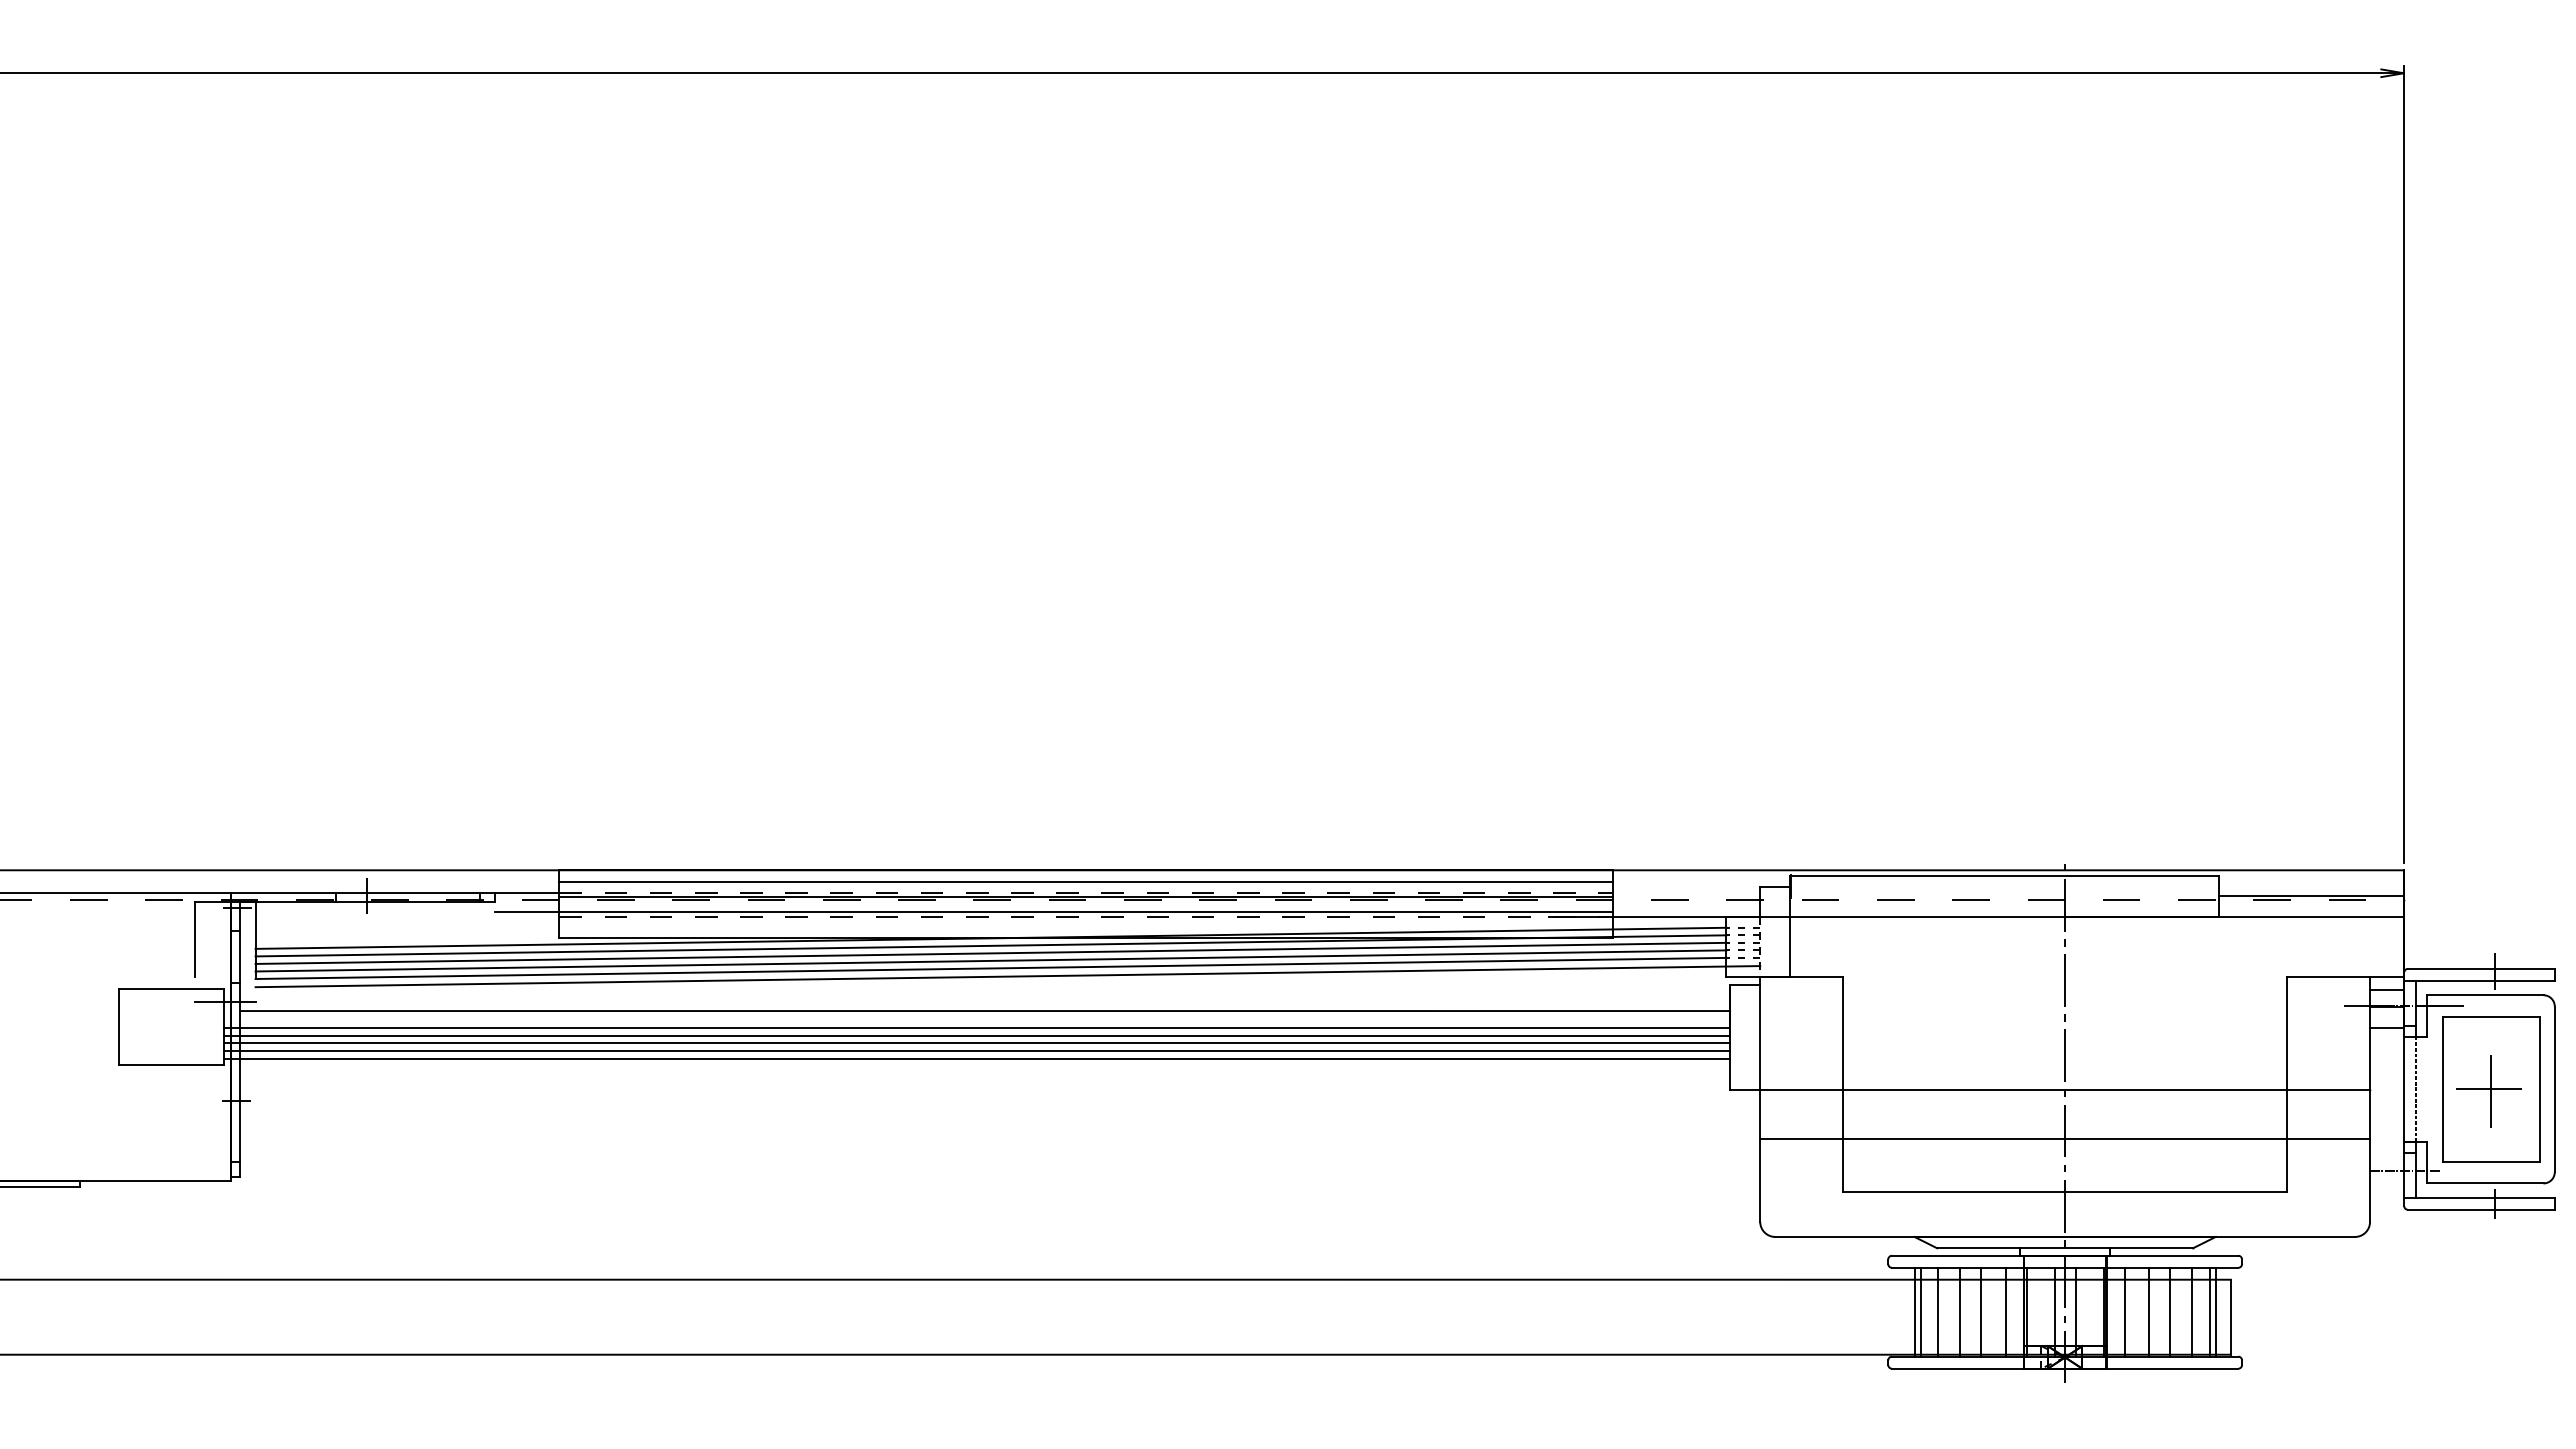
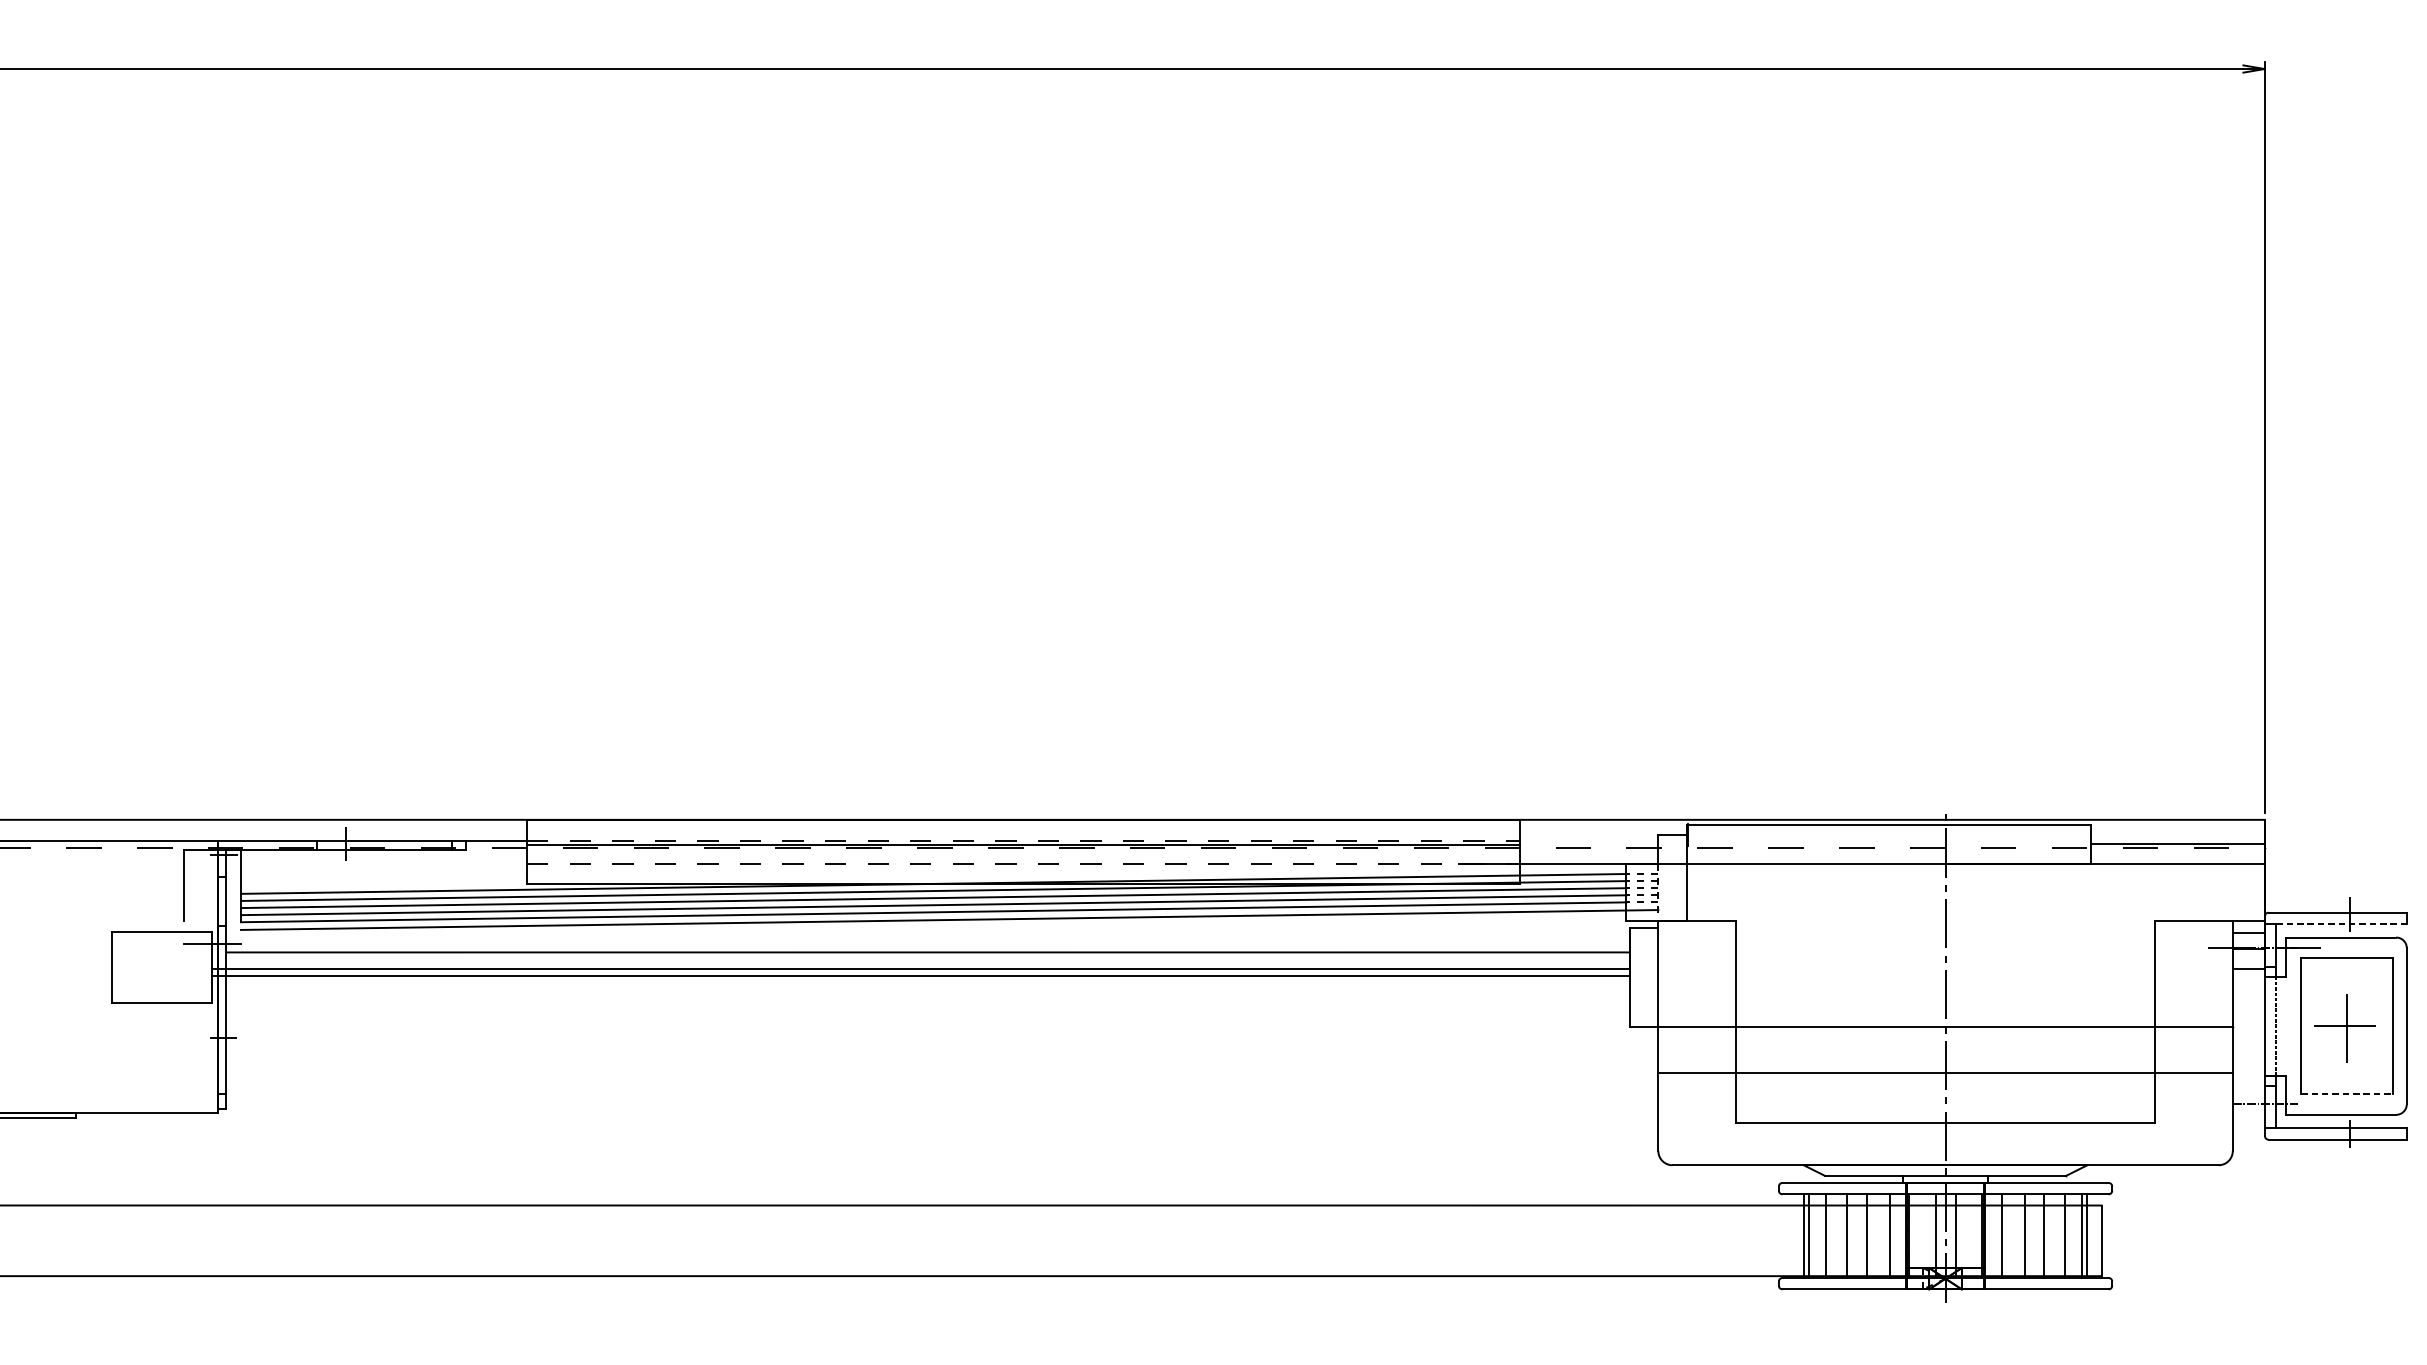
line: (1086, 881) -> (1023, 830), removed
line: (1053, 912) -> (992, 859), removed
line: (2486, 980) -> (2342, 923), solid -> dashed
line: (977, 1043) -> (921, 982), removed
line: (977, 1051) -> (921, 990), removed
line: (977, 1058) -> (921, 997), removed
line: (2491, 1161) -> (2347, 1094), solid -> dashed

